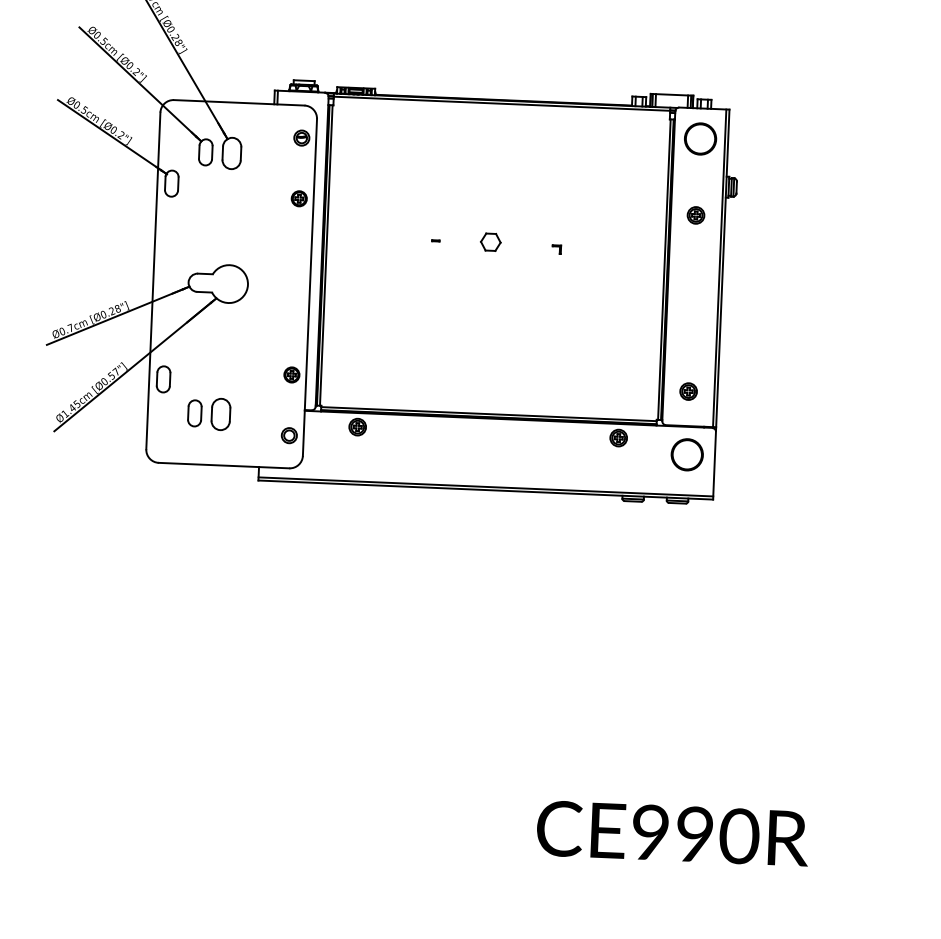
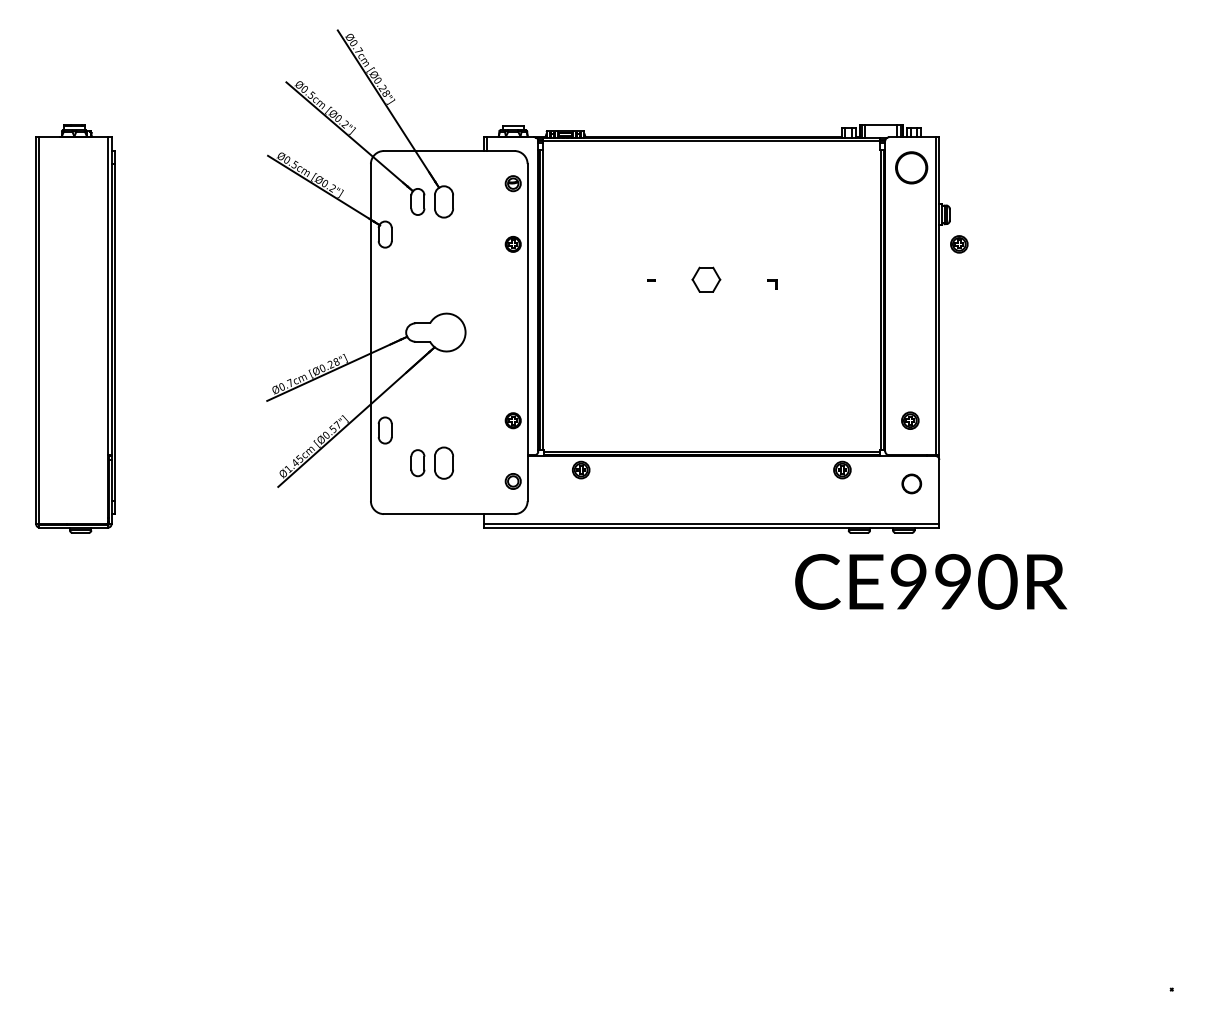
part: (696, 215) -> (959, 244), moved
part: (490, 241) -> (706, 279), size x1.4
circle: (687, 454) -> (911, 483), size x0.6
text: (673, 833) -> (931, 581), moved

